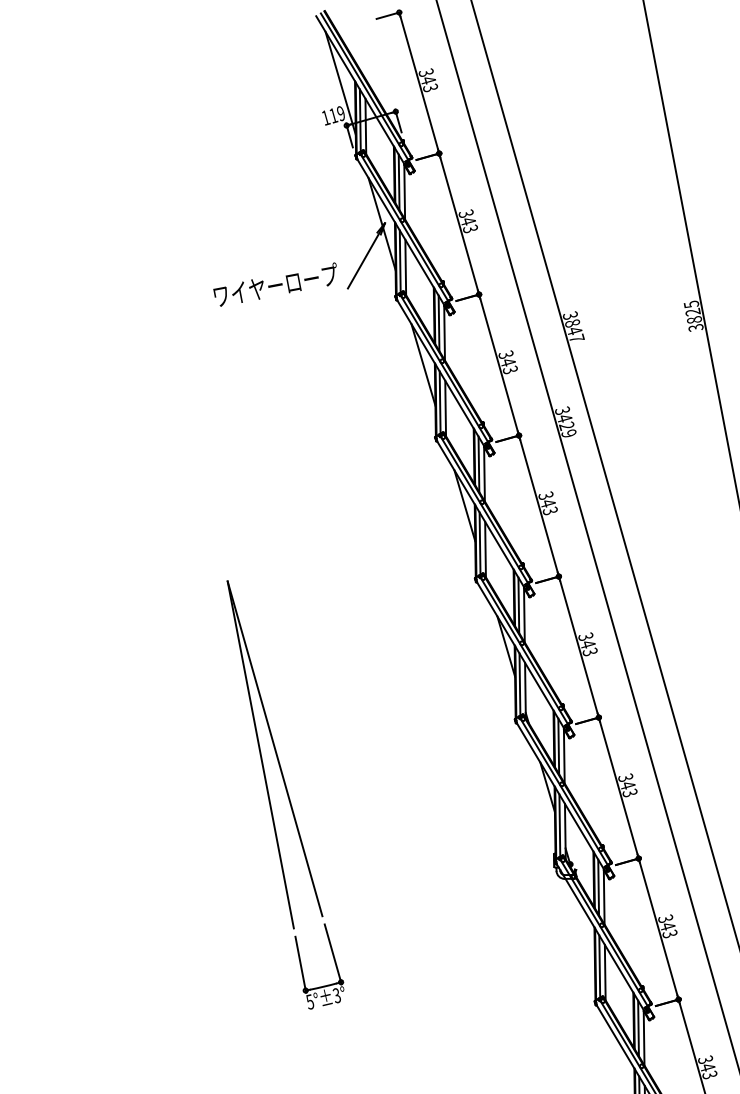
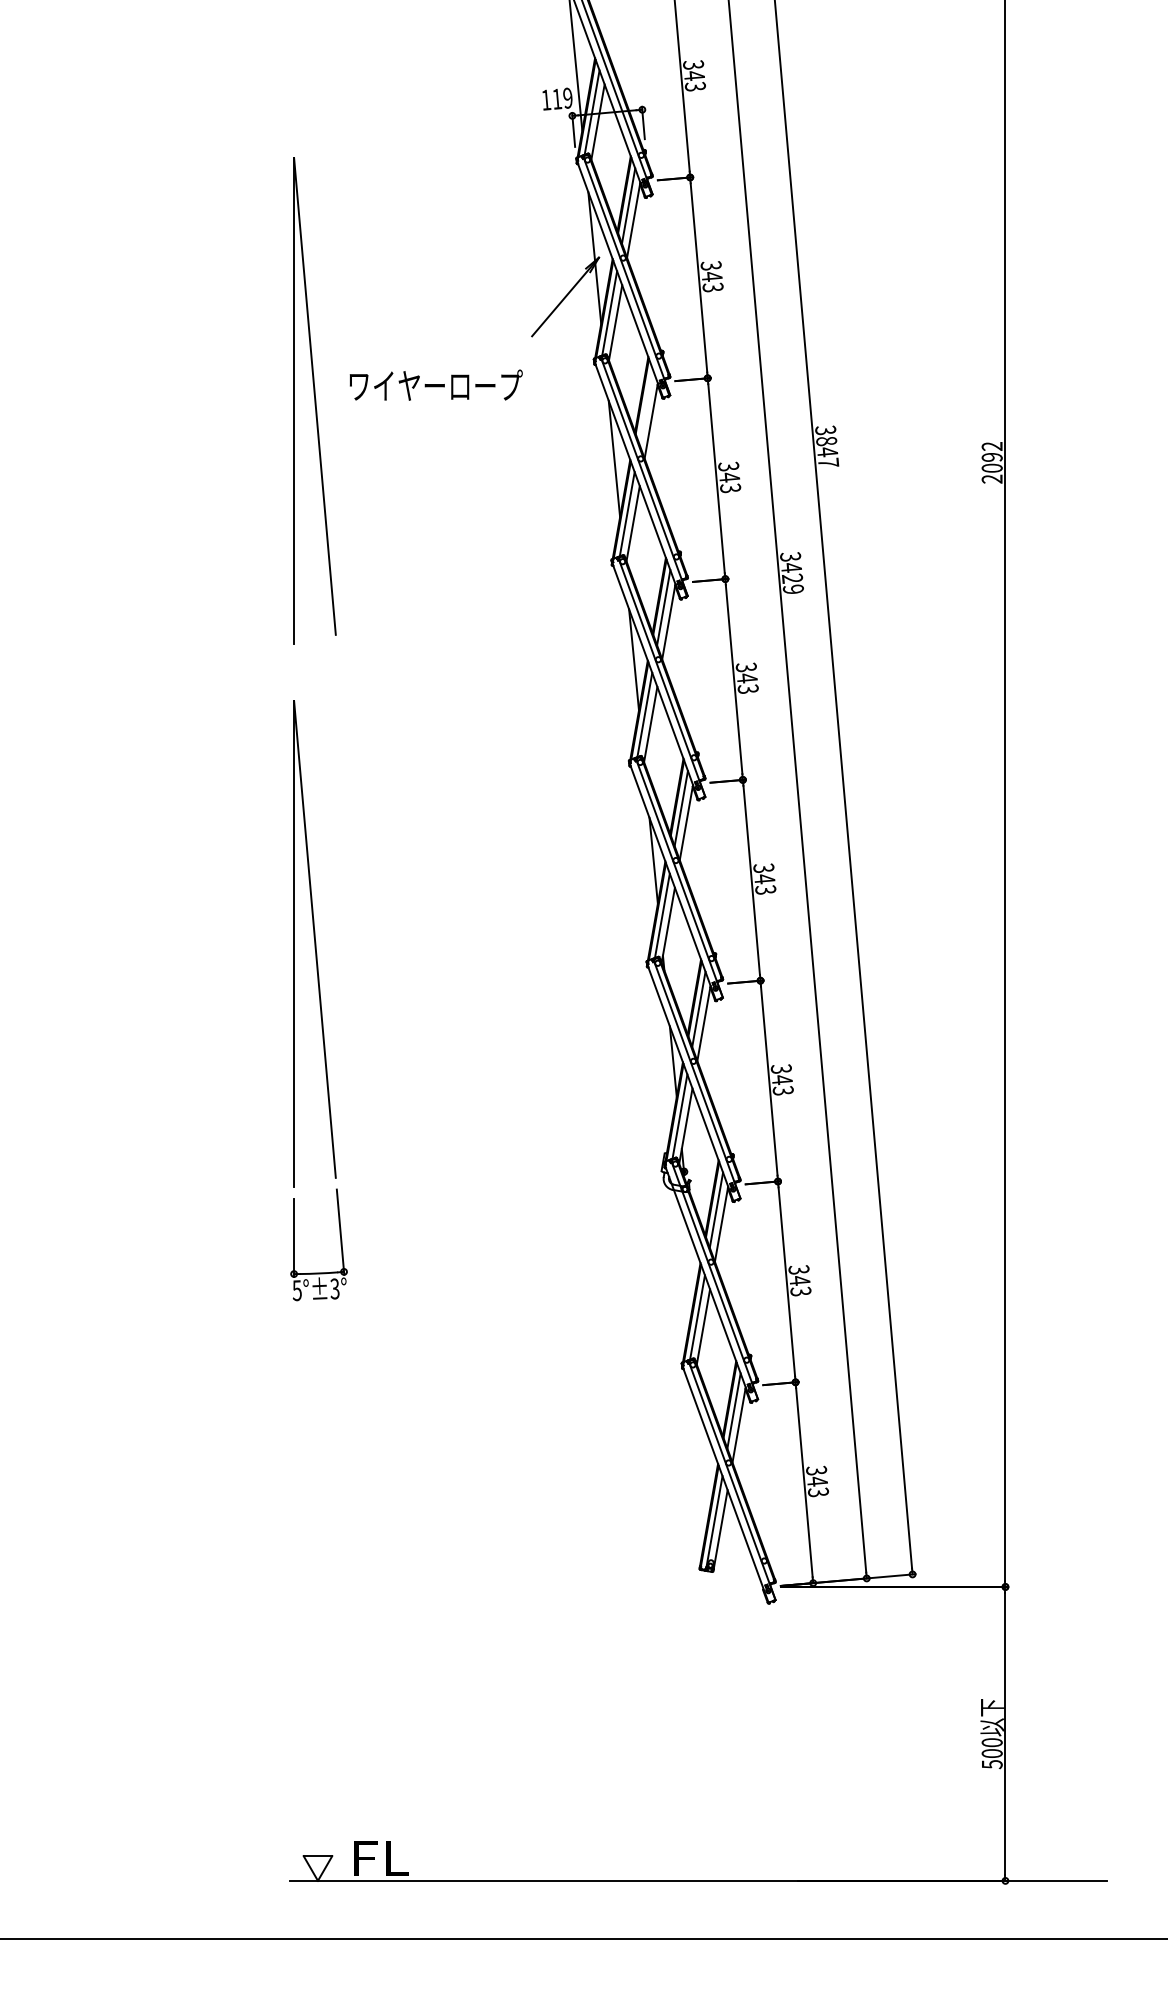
text: (275, 284) -> (435, 384), moved
text: (693, 316) -> (991, 462), 3825 -> 2092
line: (438, 323) -> (645, 406), removed
part: (201, 363) -> (314, 400), added

